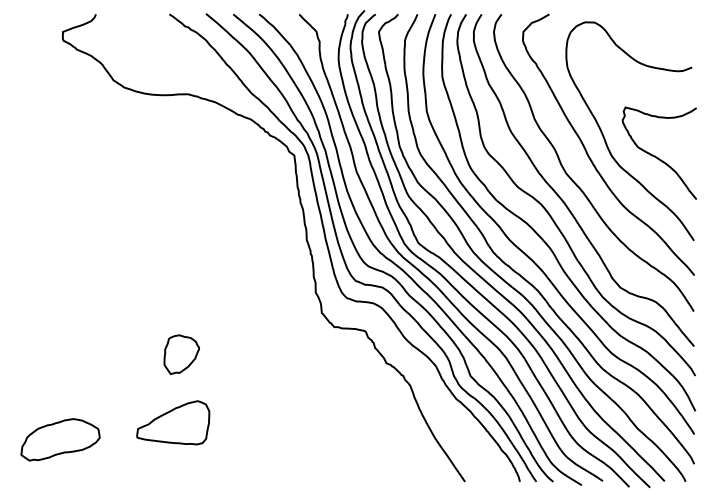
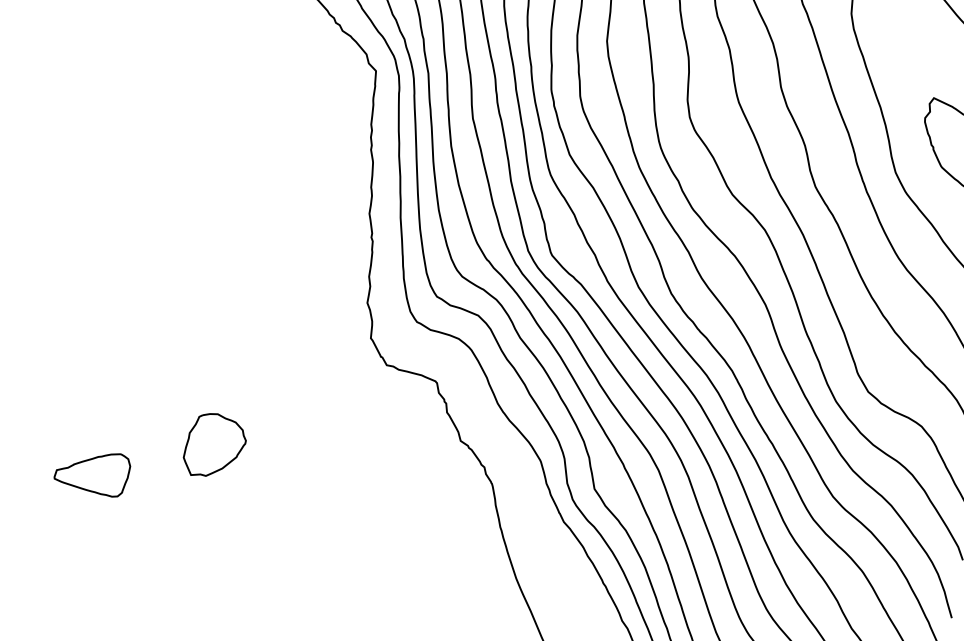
part: (181, 354) -> (214, 446), moved
part: (173, 422) -> (92, 470), size x0.6

